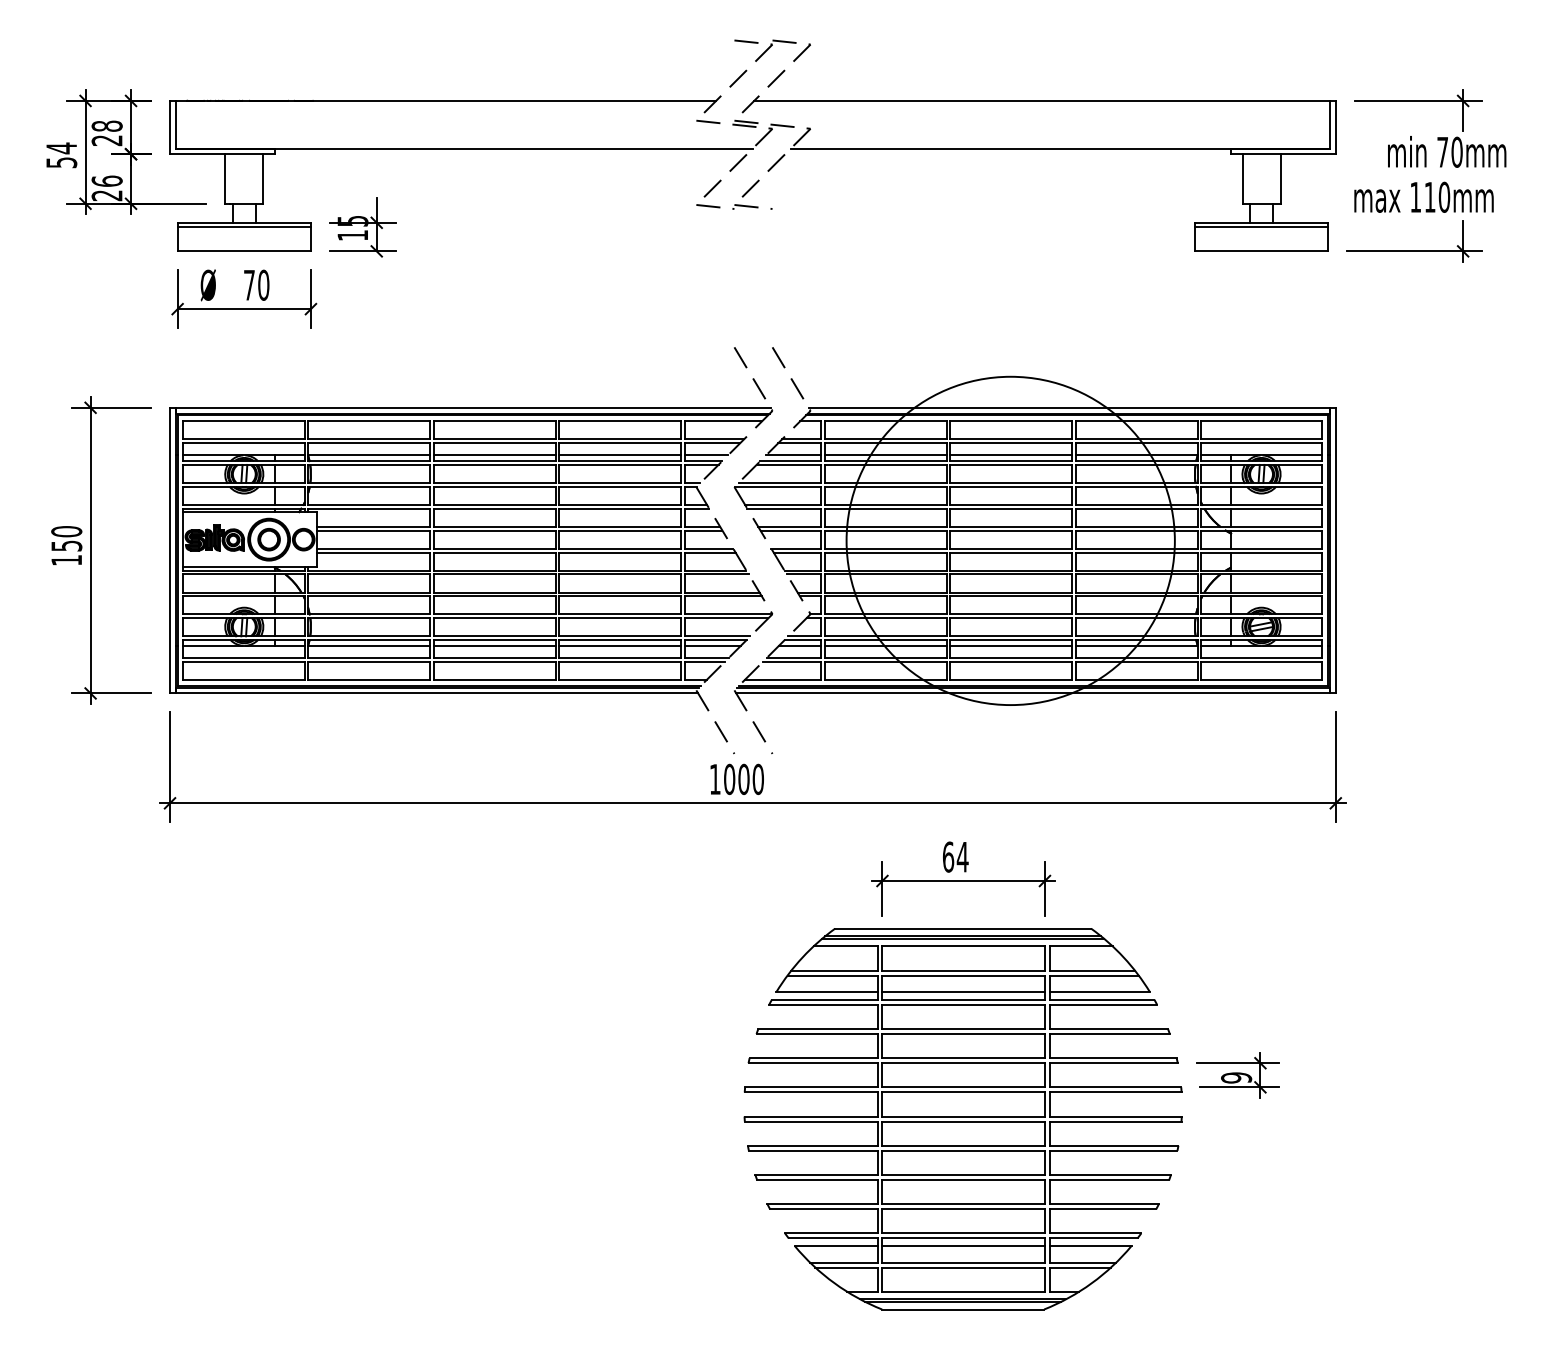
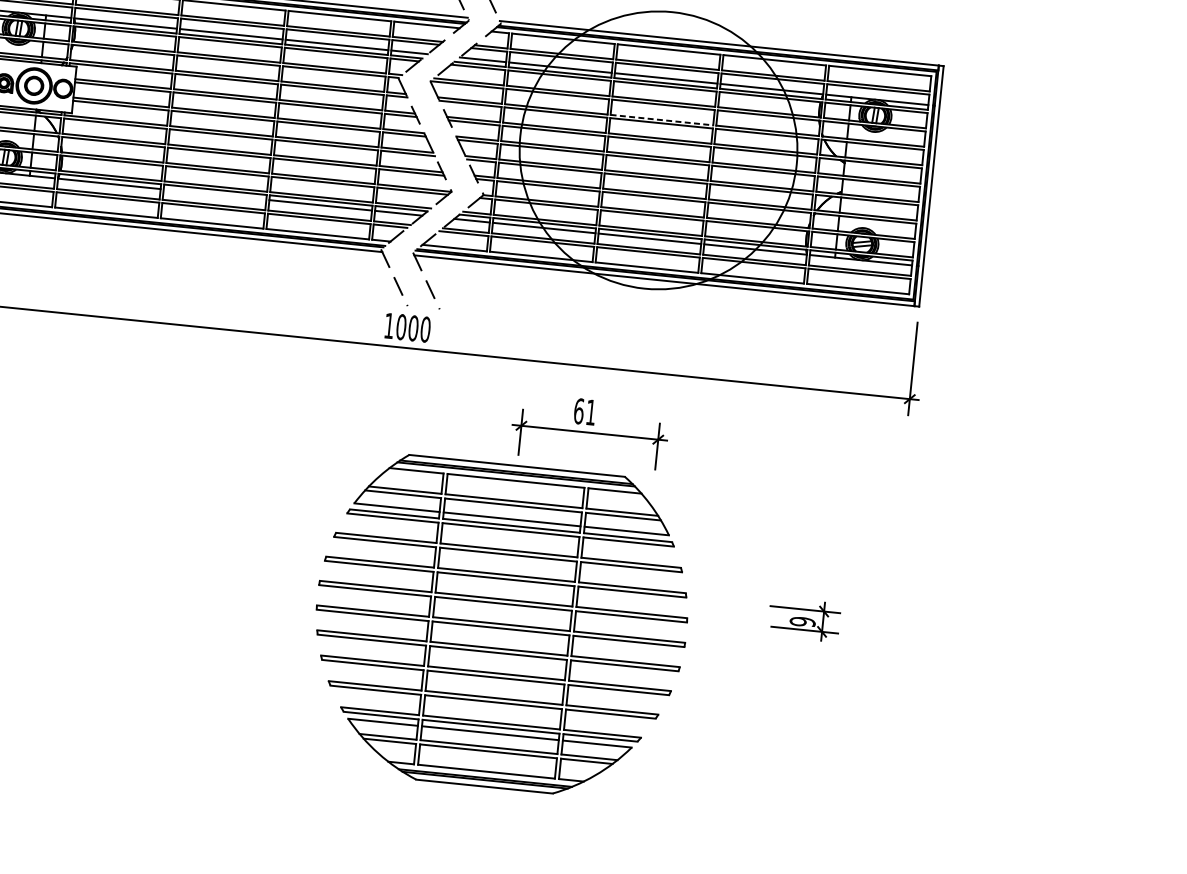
line: (1011, 504) -> (662, 119), solid -> dashed
line: (494, 645) -> (214, 194), removed
text: (962, 857) -> (590, 412), 64 -> 61
part: (962, 1119) -> (500, 626), moved

